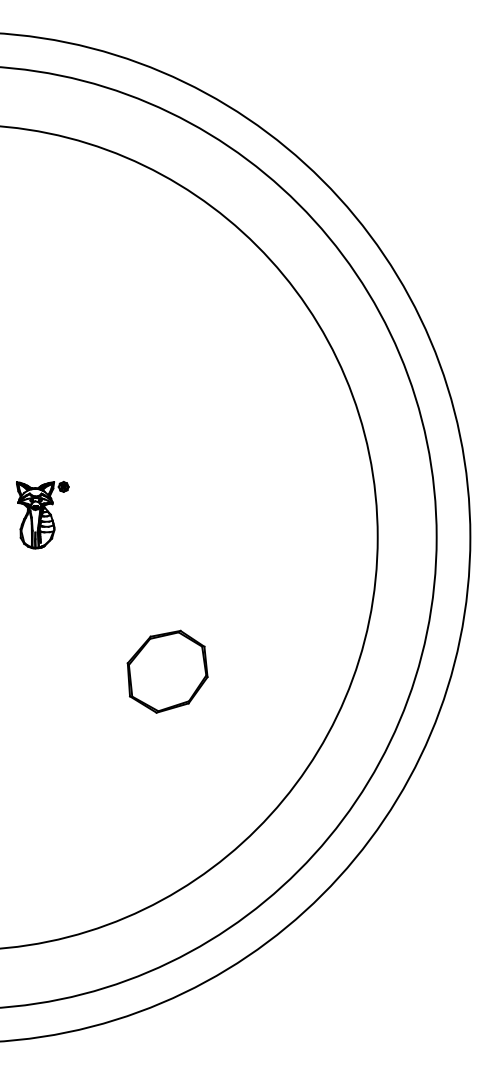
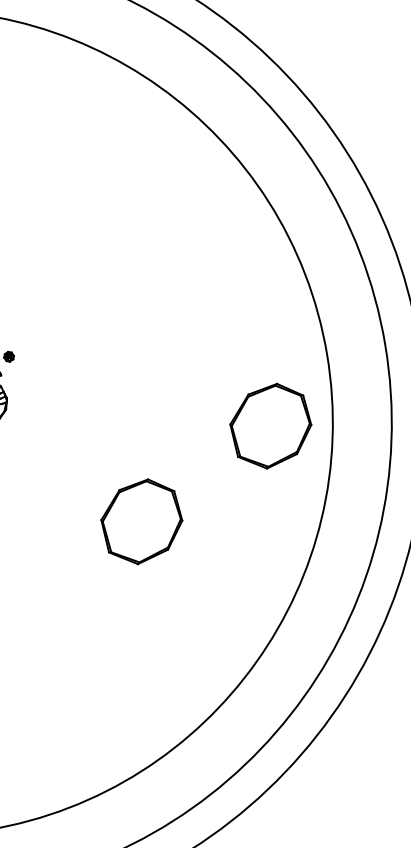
part: (310, 598) -> (270, 426), added

